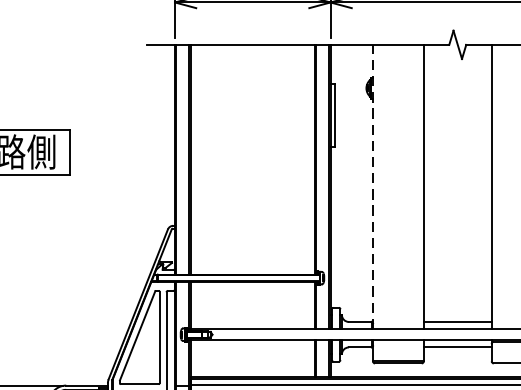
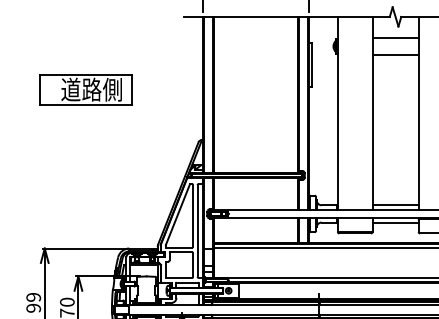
line: (457, 75) -> (395, 37), added
line: (457, 101) -> (395, 55), added
line: (372, 186) -> (337, 113), dashed -> solid

